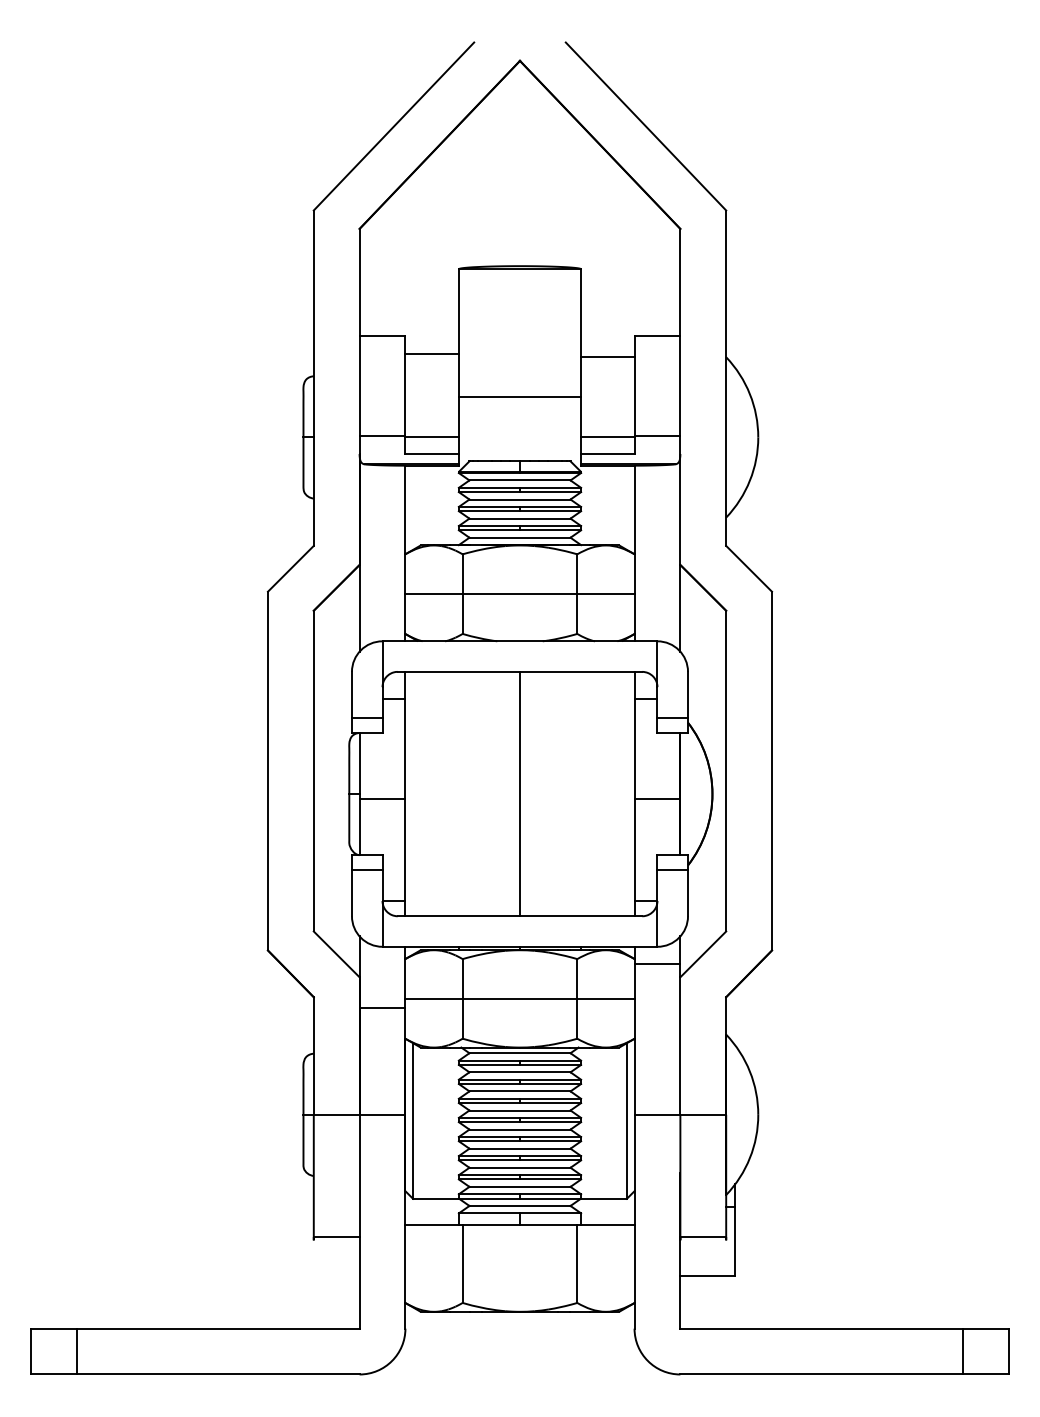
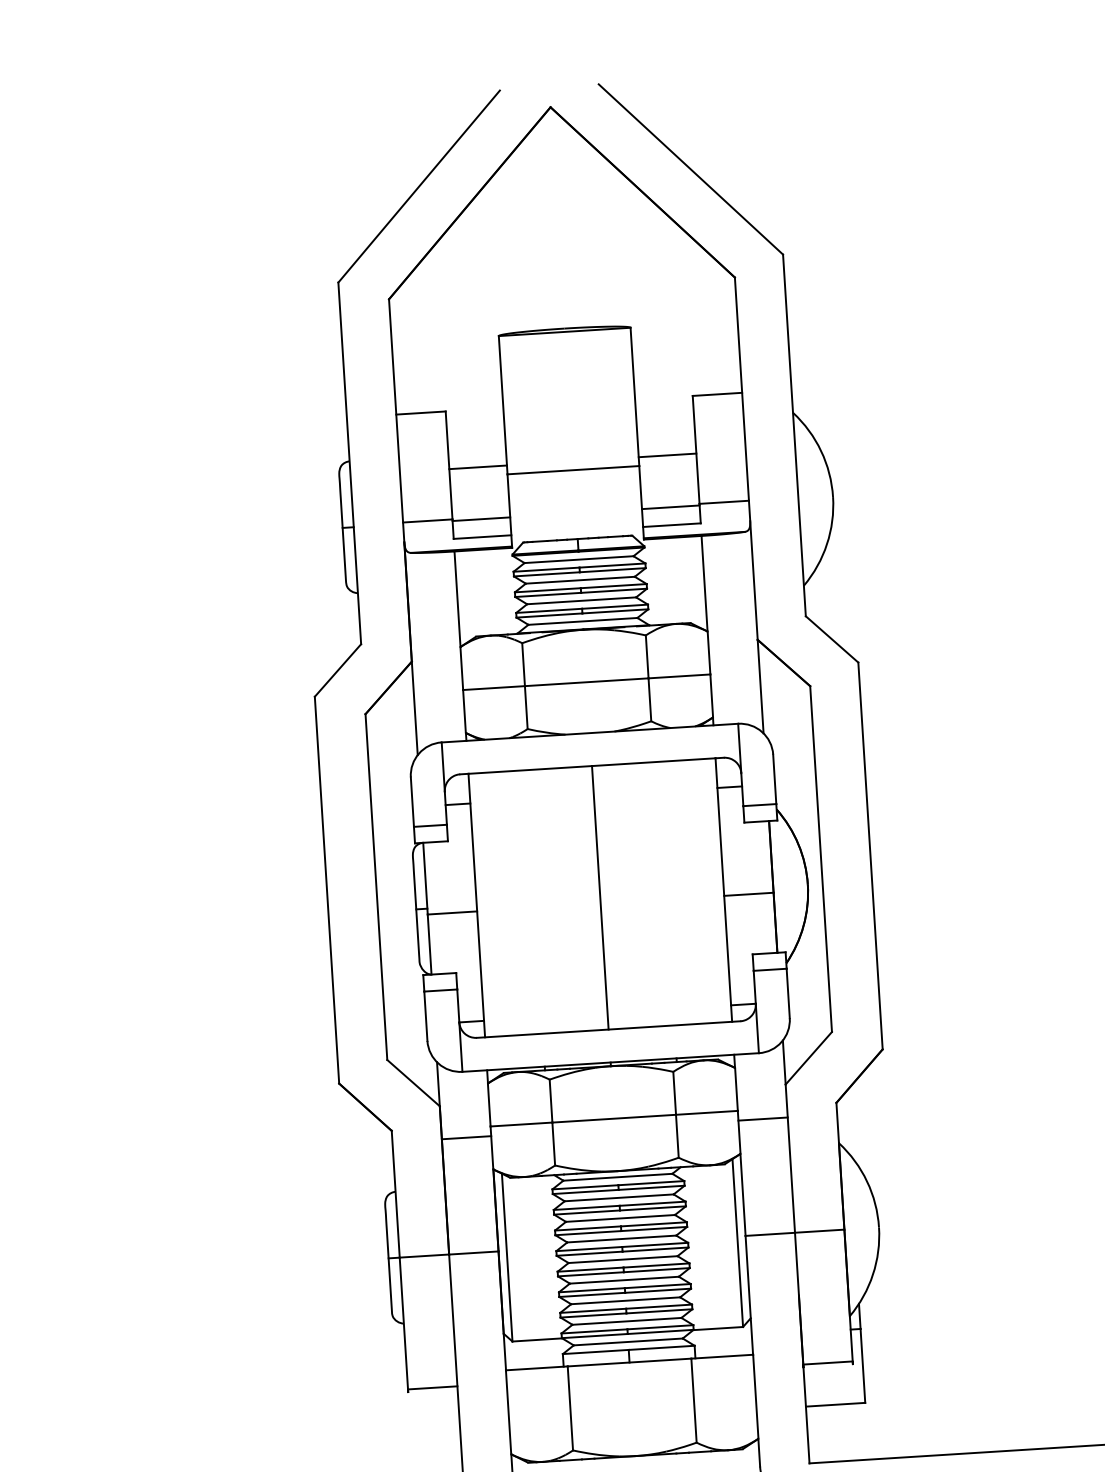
line: (431, 354) -> (477, 467), moved
line: (607, 357) -> (667, 455), moved
line: (657, 963) -> (763, 1118), moved

